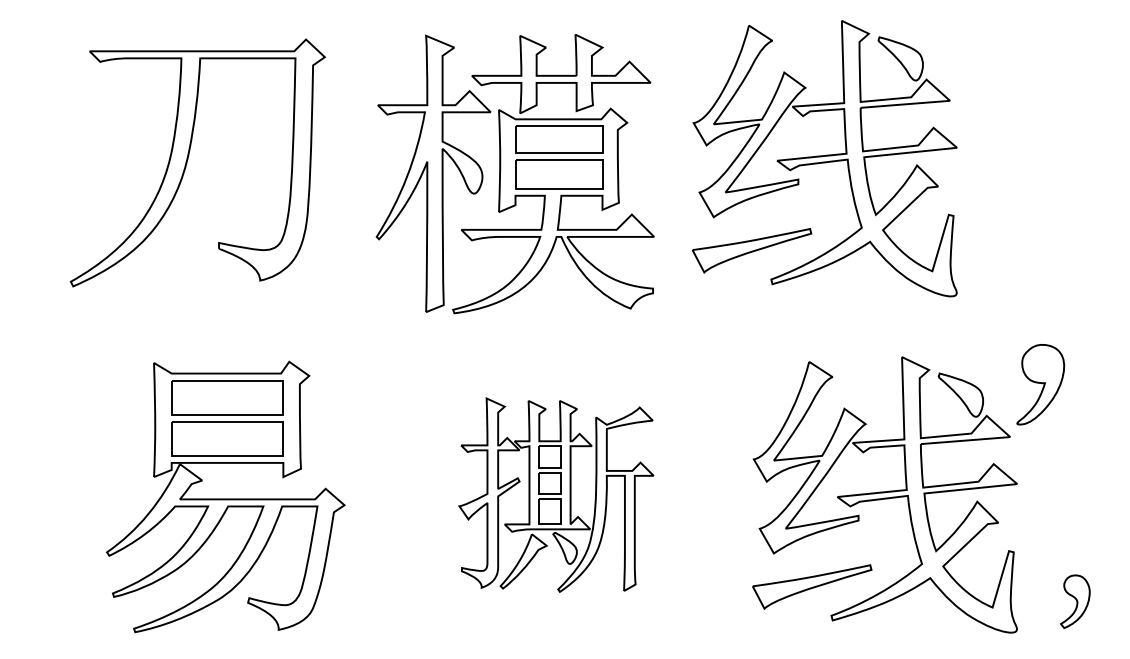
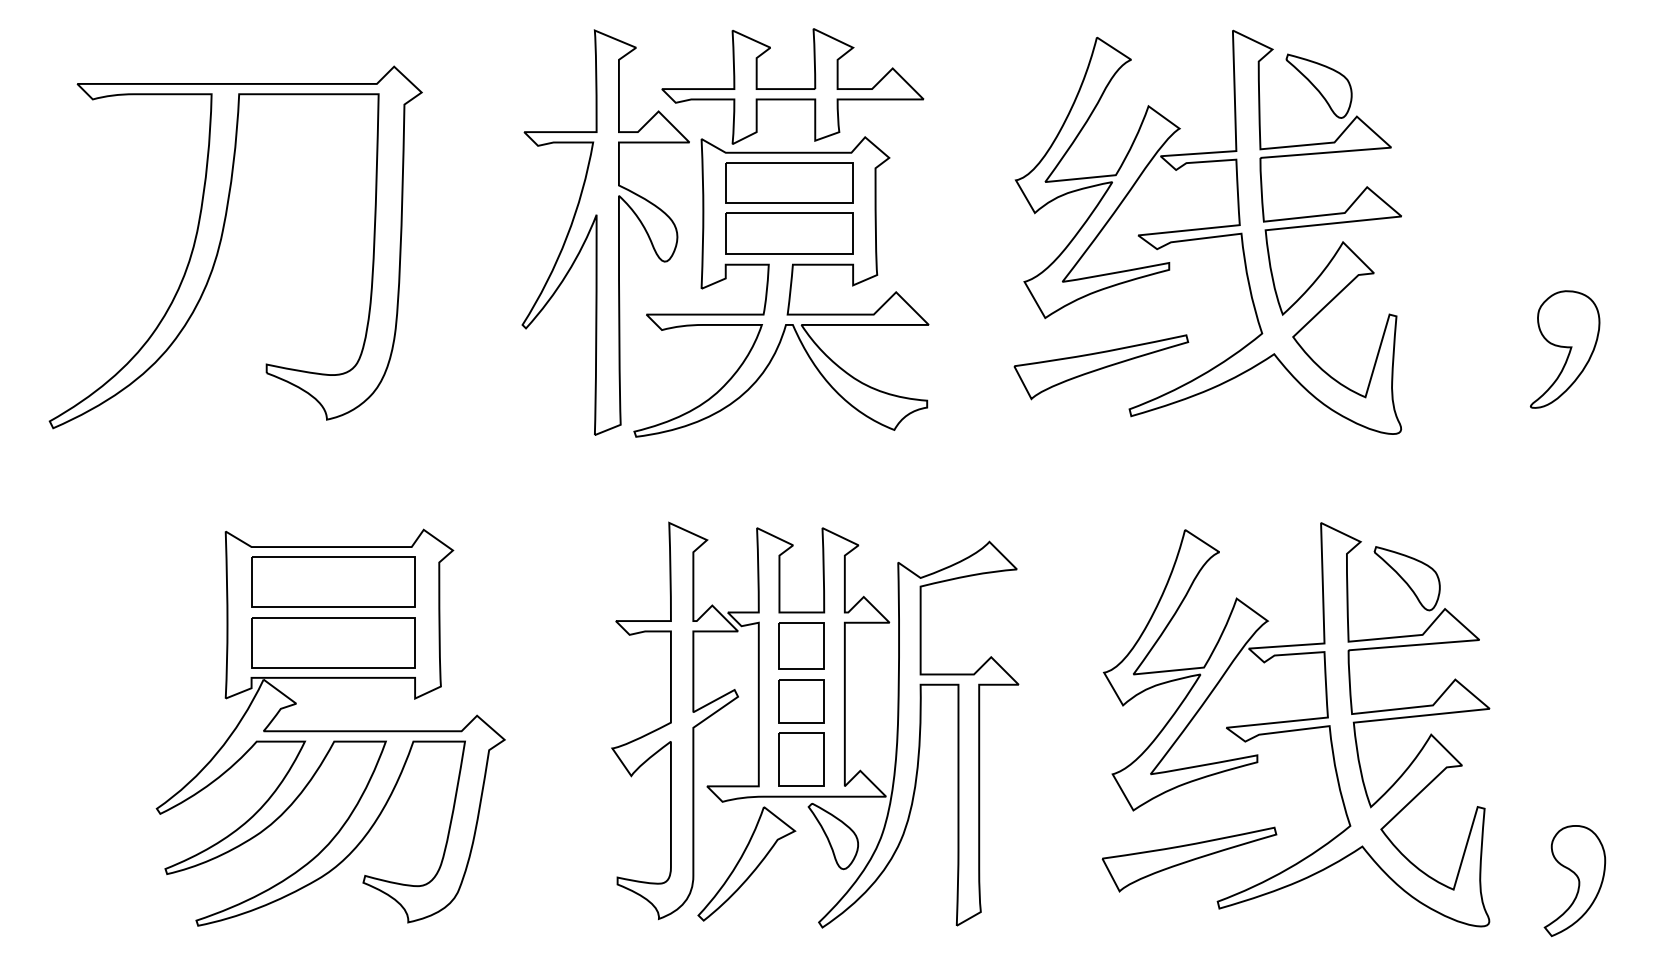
part: (188, 159) -> (222, 242), moved
part: (514, 174) -> (724, 233), moved
part: (1040, 384) -> (1564, 349), moved
part: (555, 494) -> (813, 724), size x1.43
part: (1074, 601) -> (1573, 880), size x1.43

